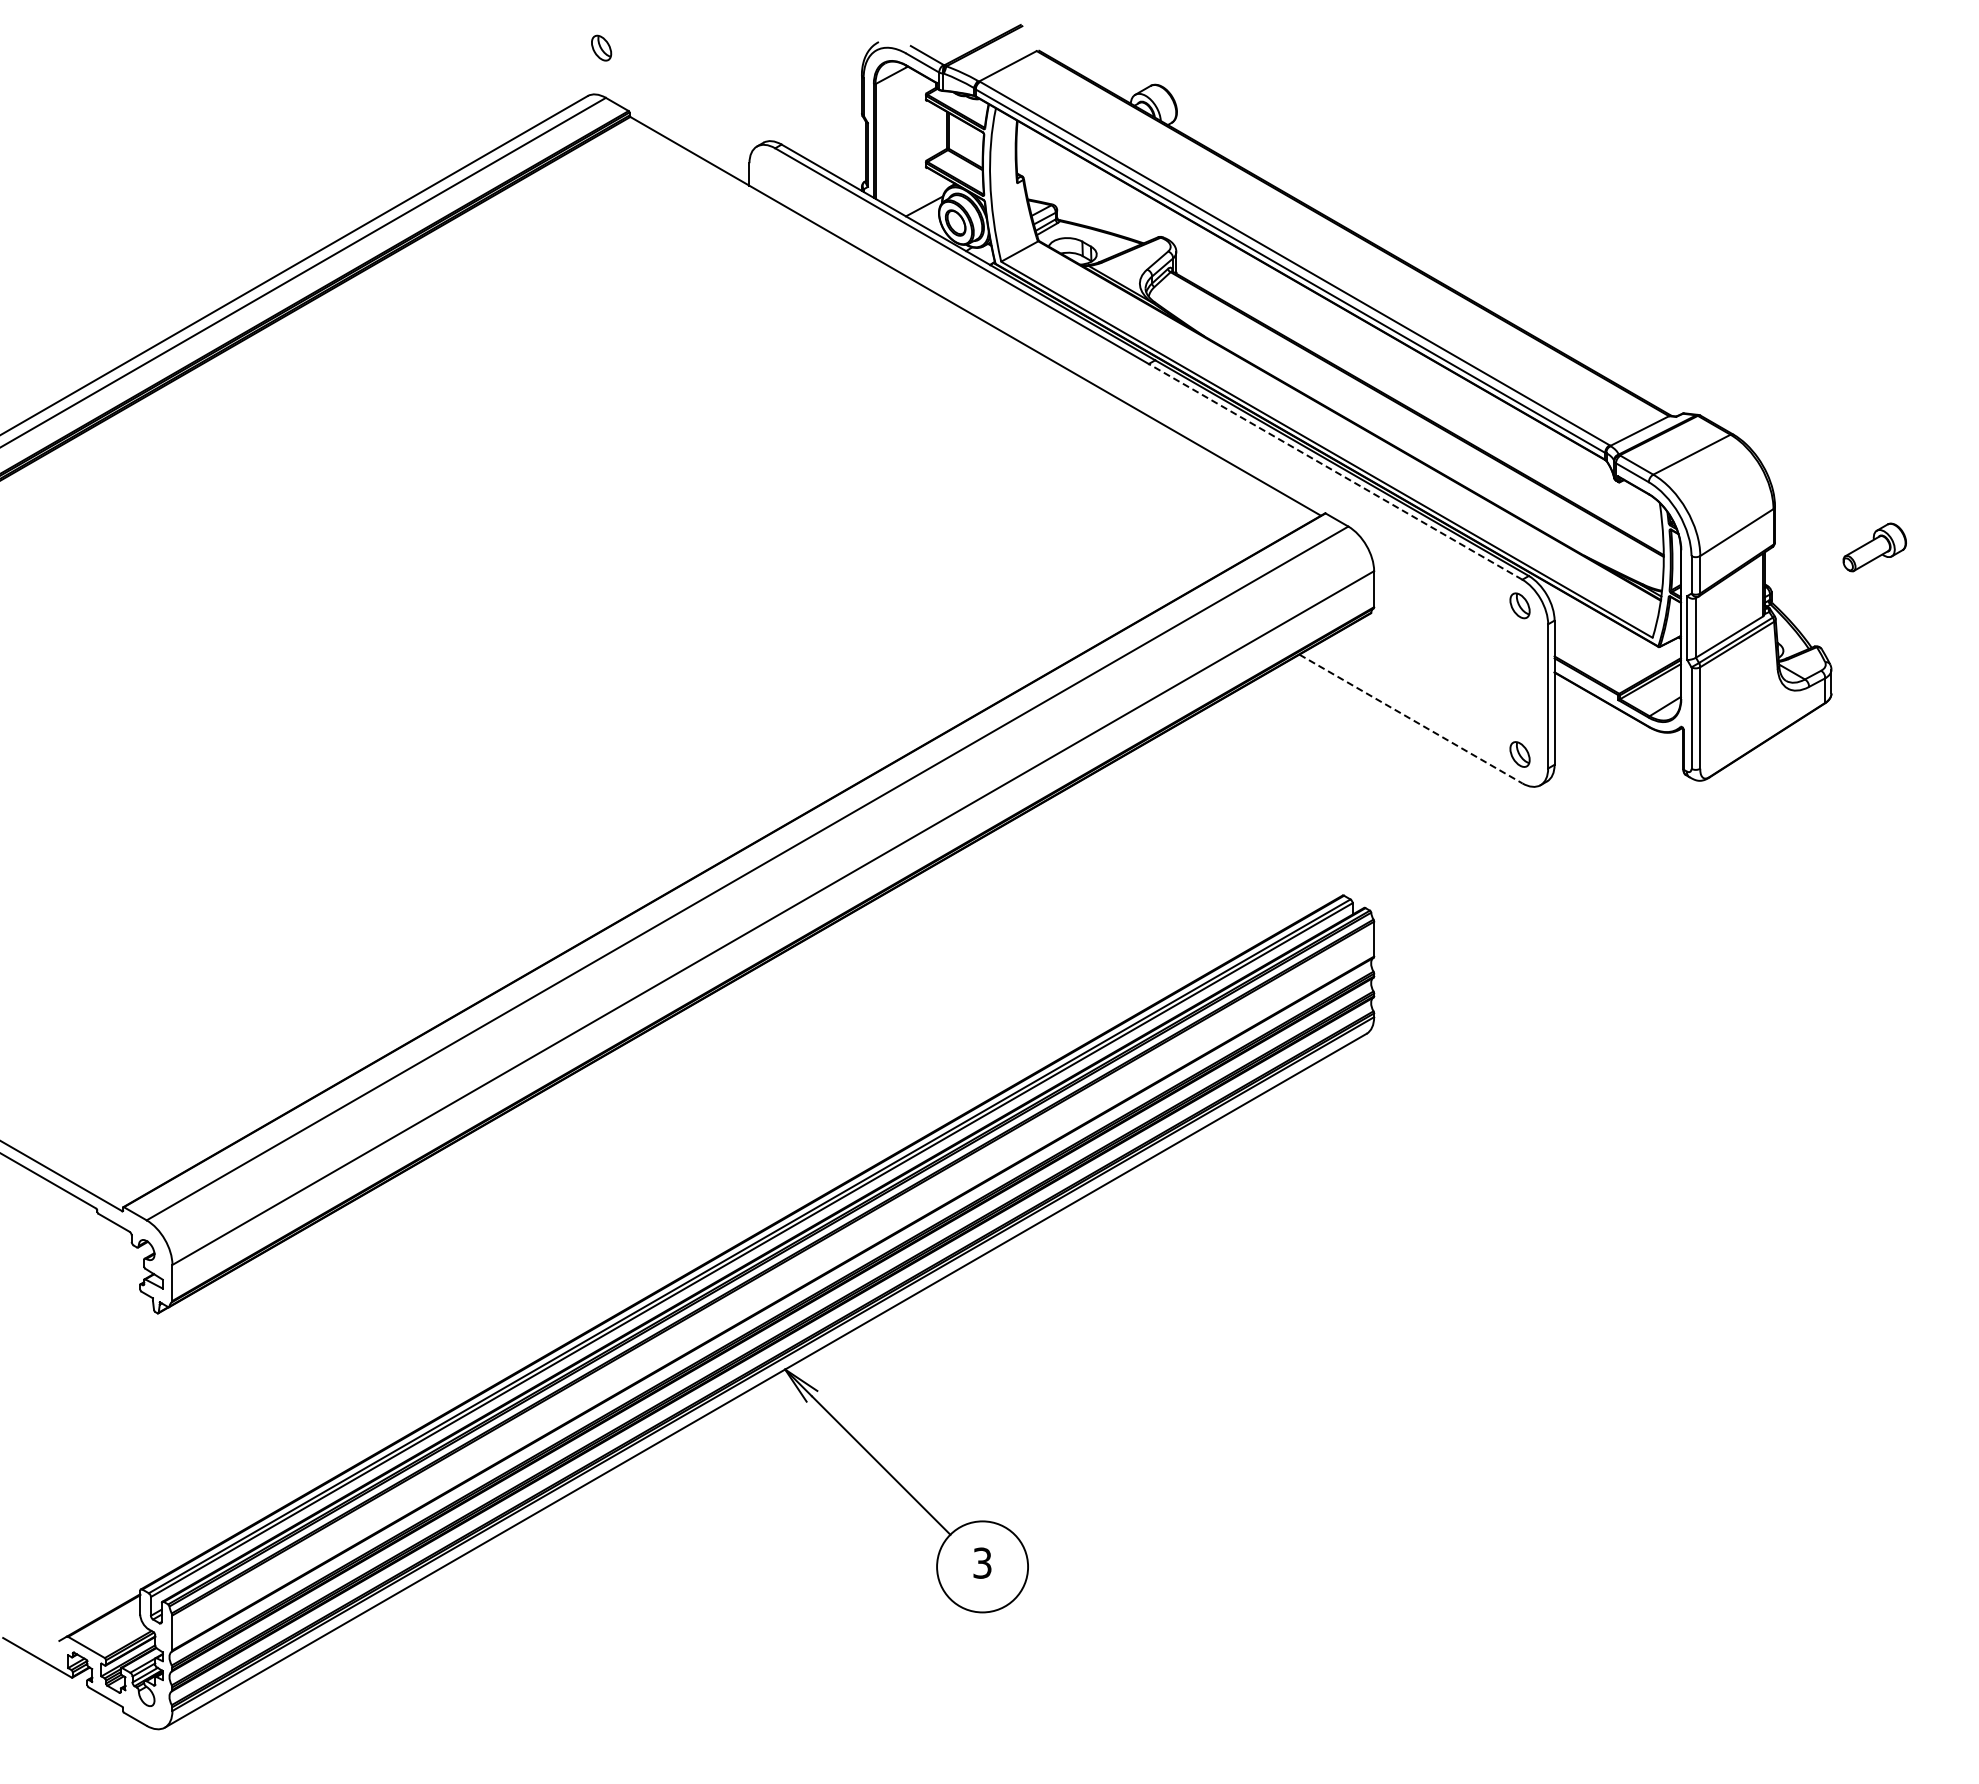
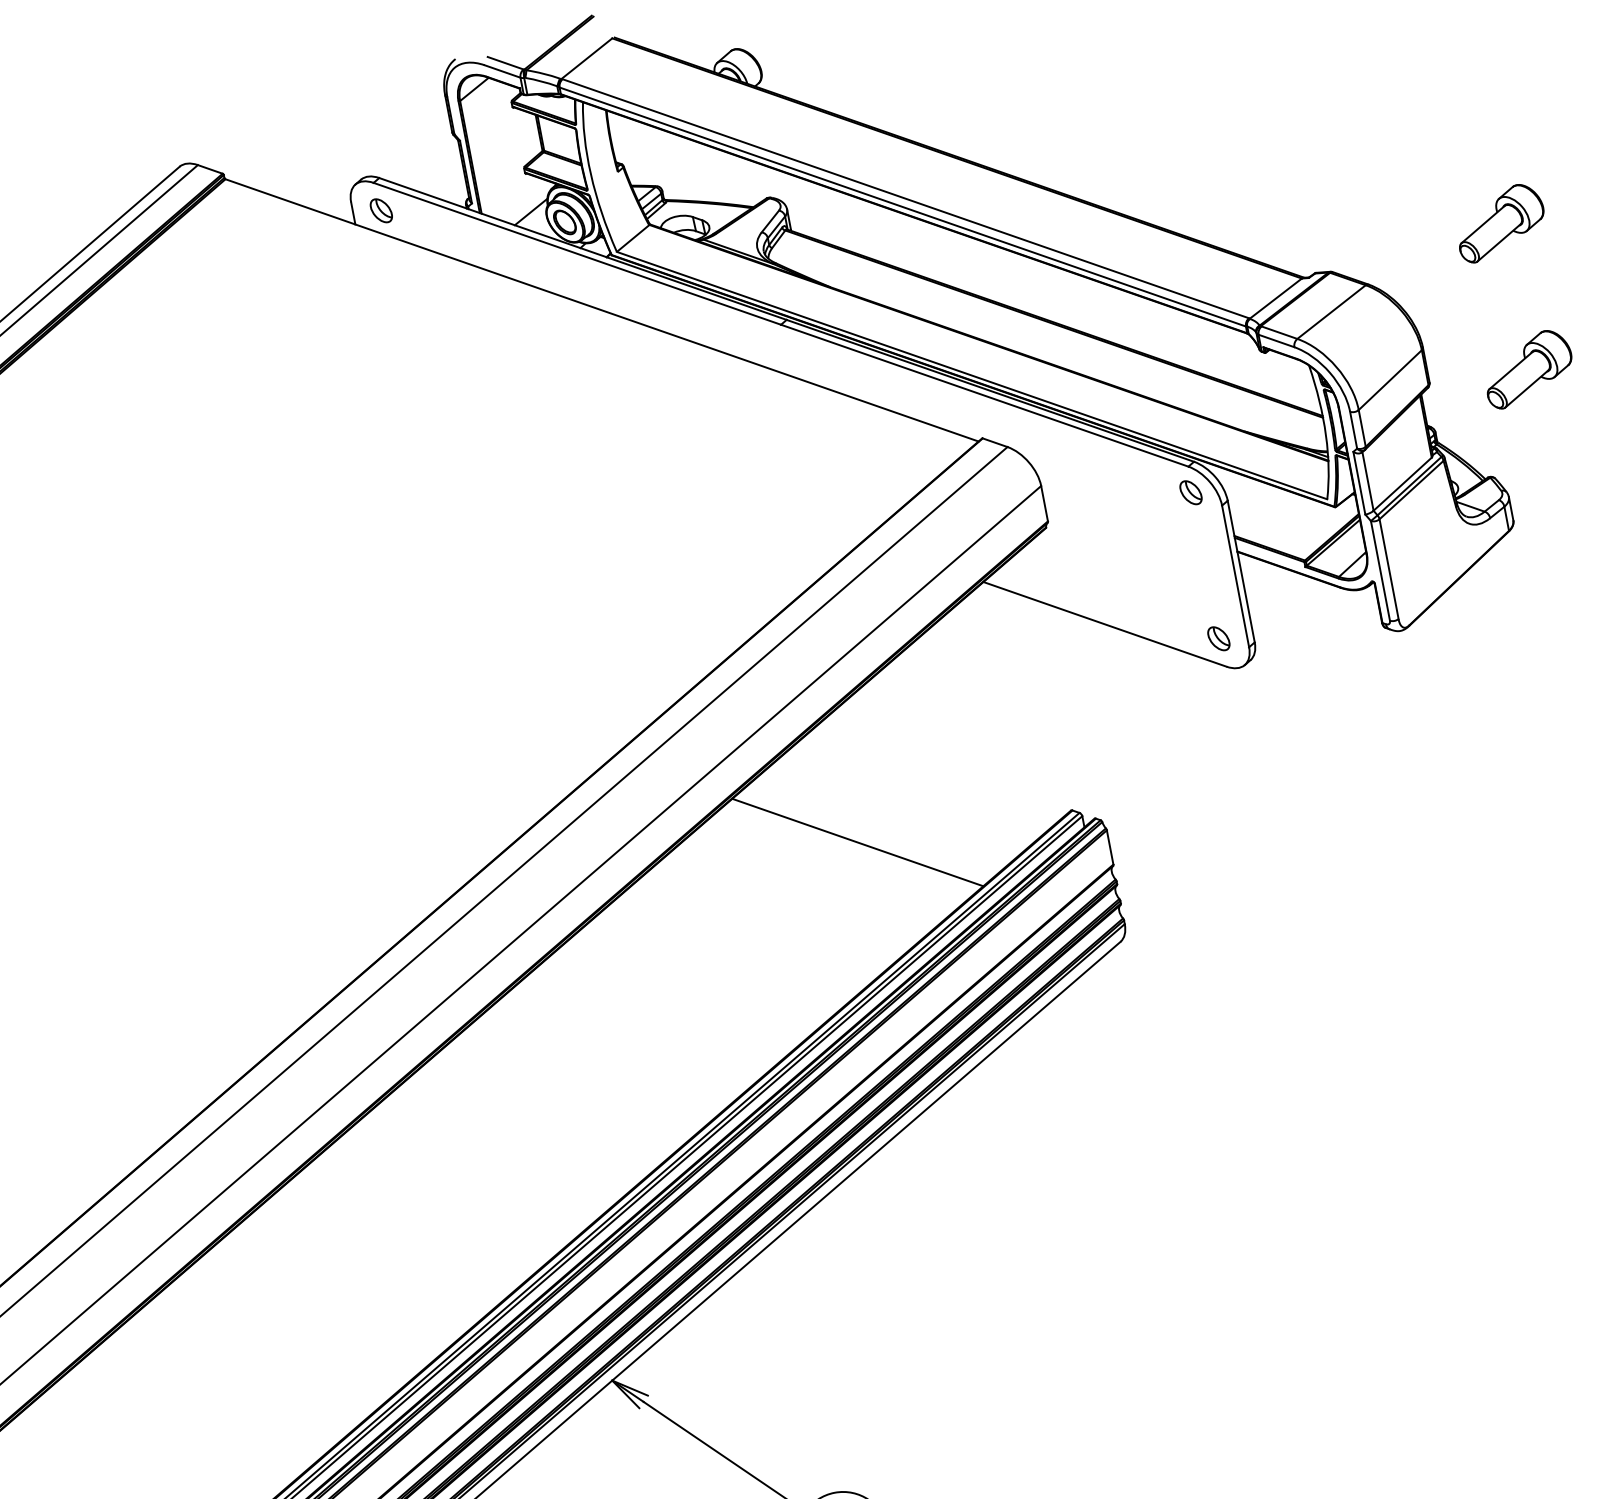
part: (601, 47) -> (381, 210), moved
part: (1874, 398) -> (1500, 222), added
line: (1335, 471) -> (984, 395), dashed -> solid
part: (1874, 547) -> (1528, 369), size x1.43
line: (1410, 719) -> (1104, 624), dashed -> solid
line: (1127, 886) -> (858, 841), added

